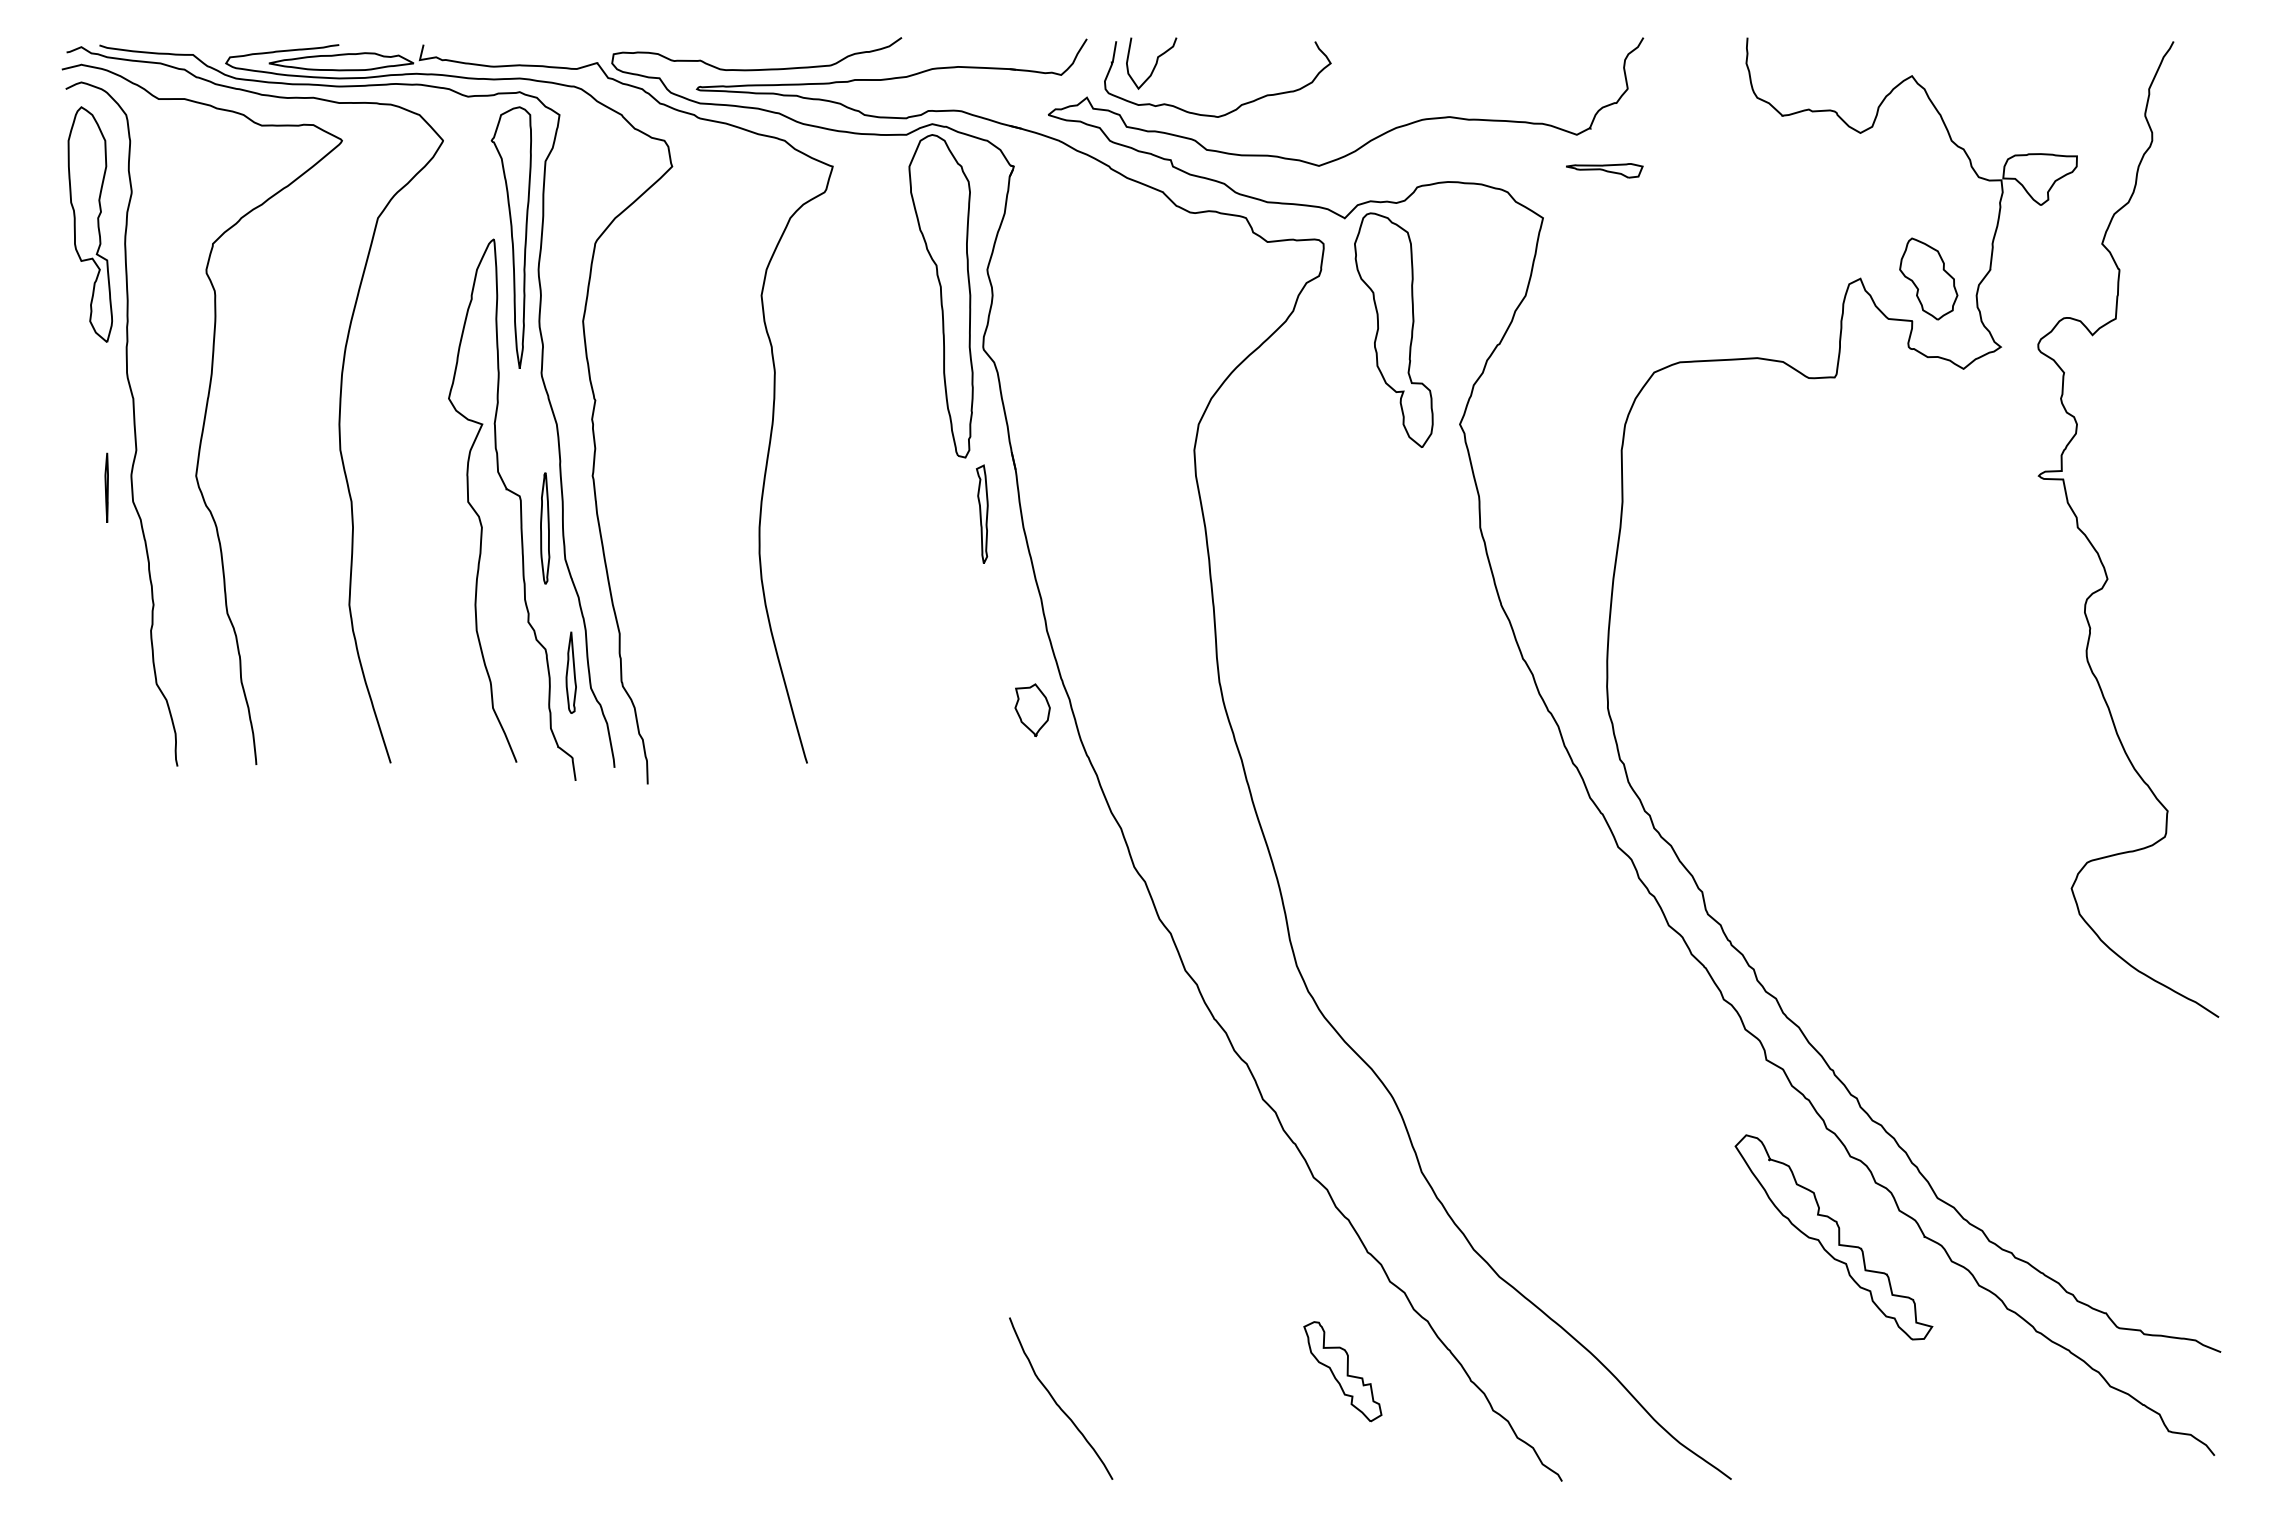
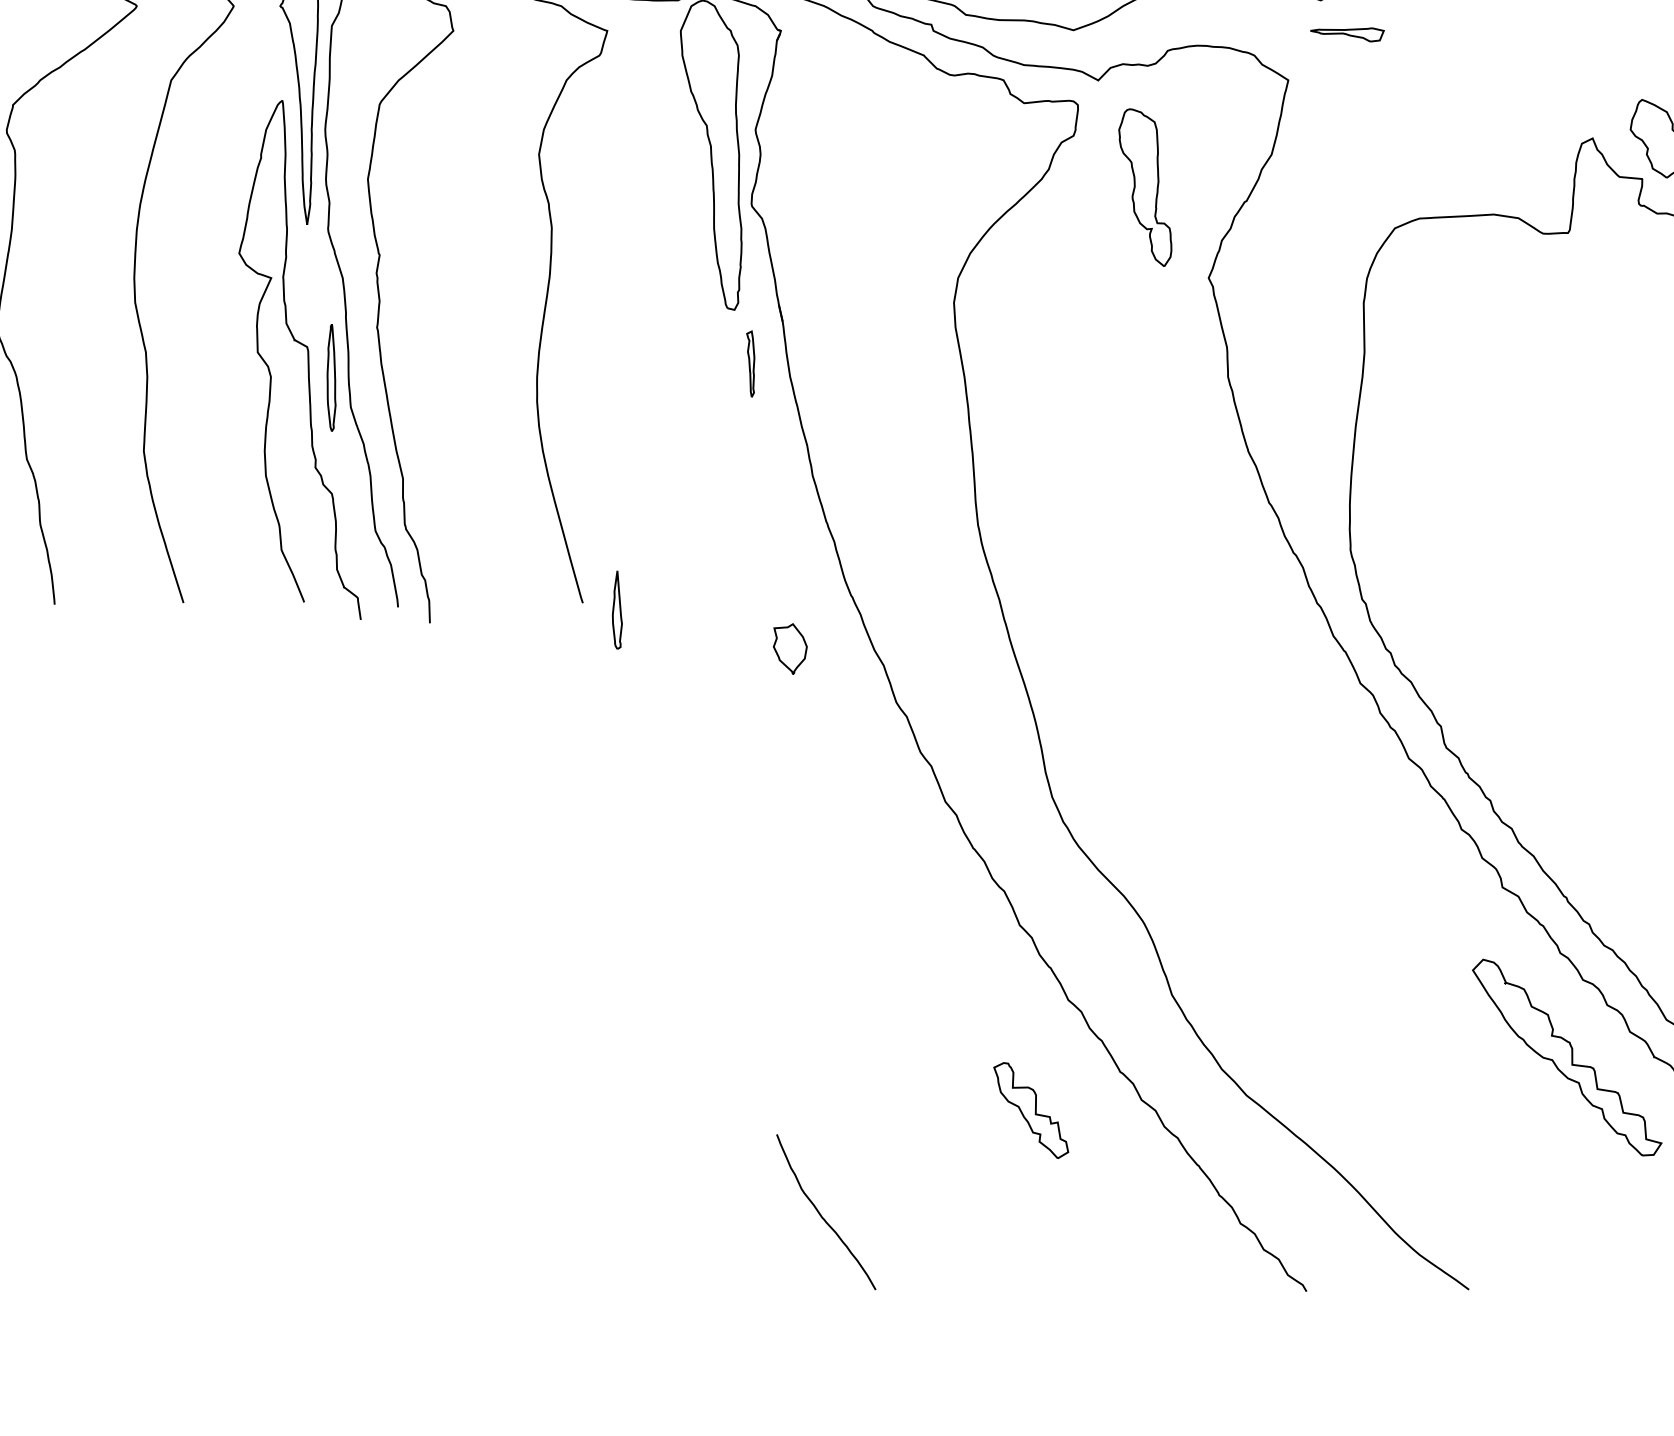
part: (1393, 329) -> (1144, 187), size x0.7
part: (982, 513) -> (750, 363), size x0.7
part: (570, 672) -> (616, 609), moved
part: (1032, 710) -> (790, 649), moved
part: (1342, 1371) -> (1030, 1110), moved

